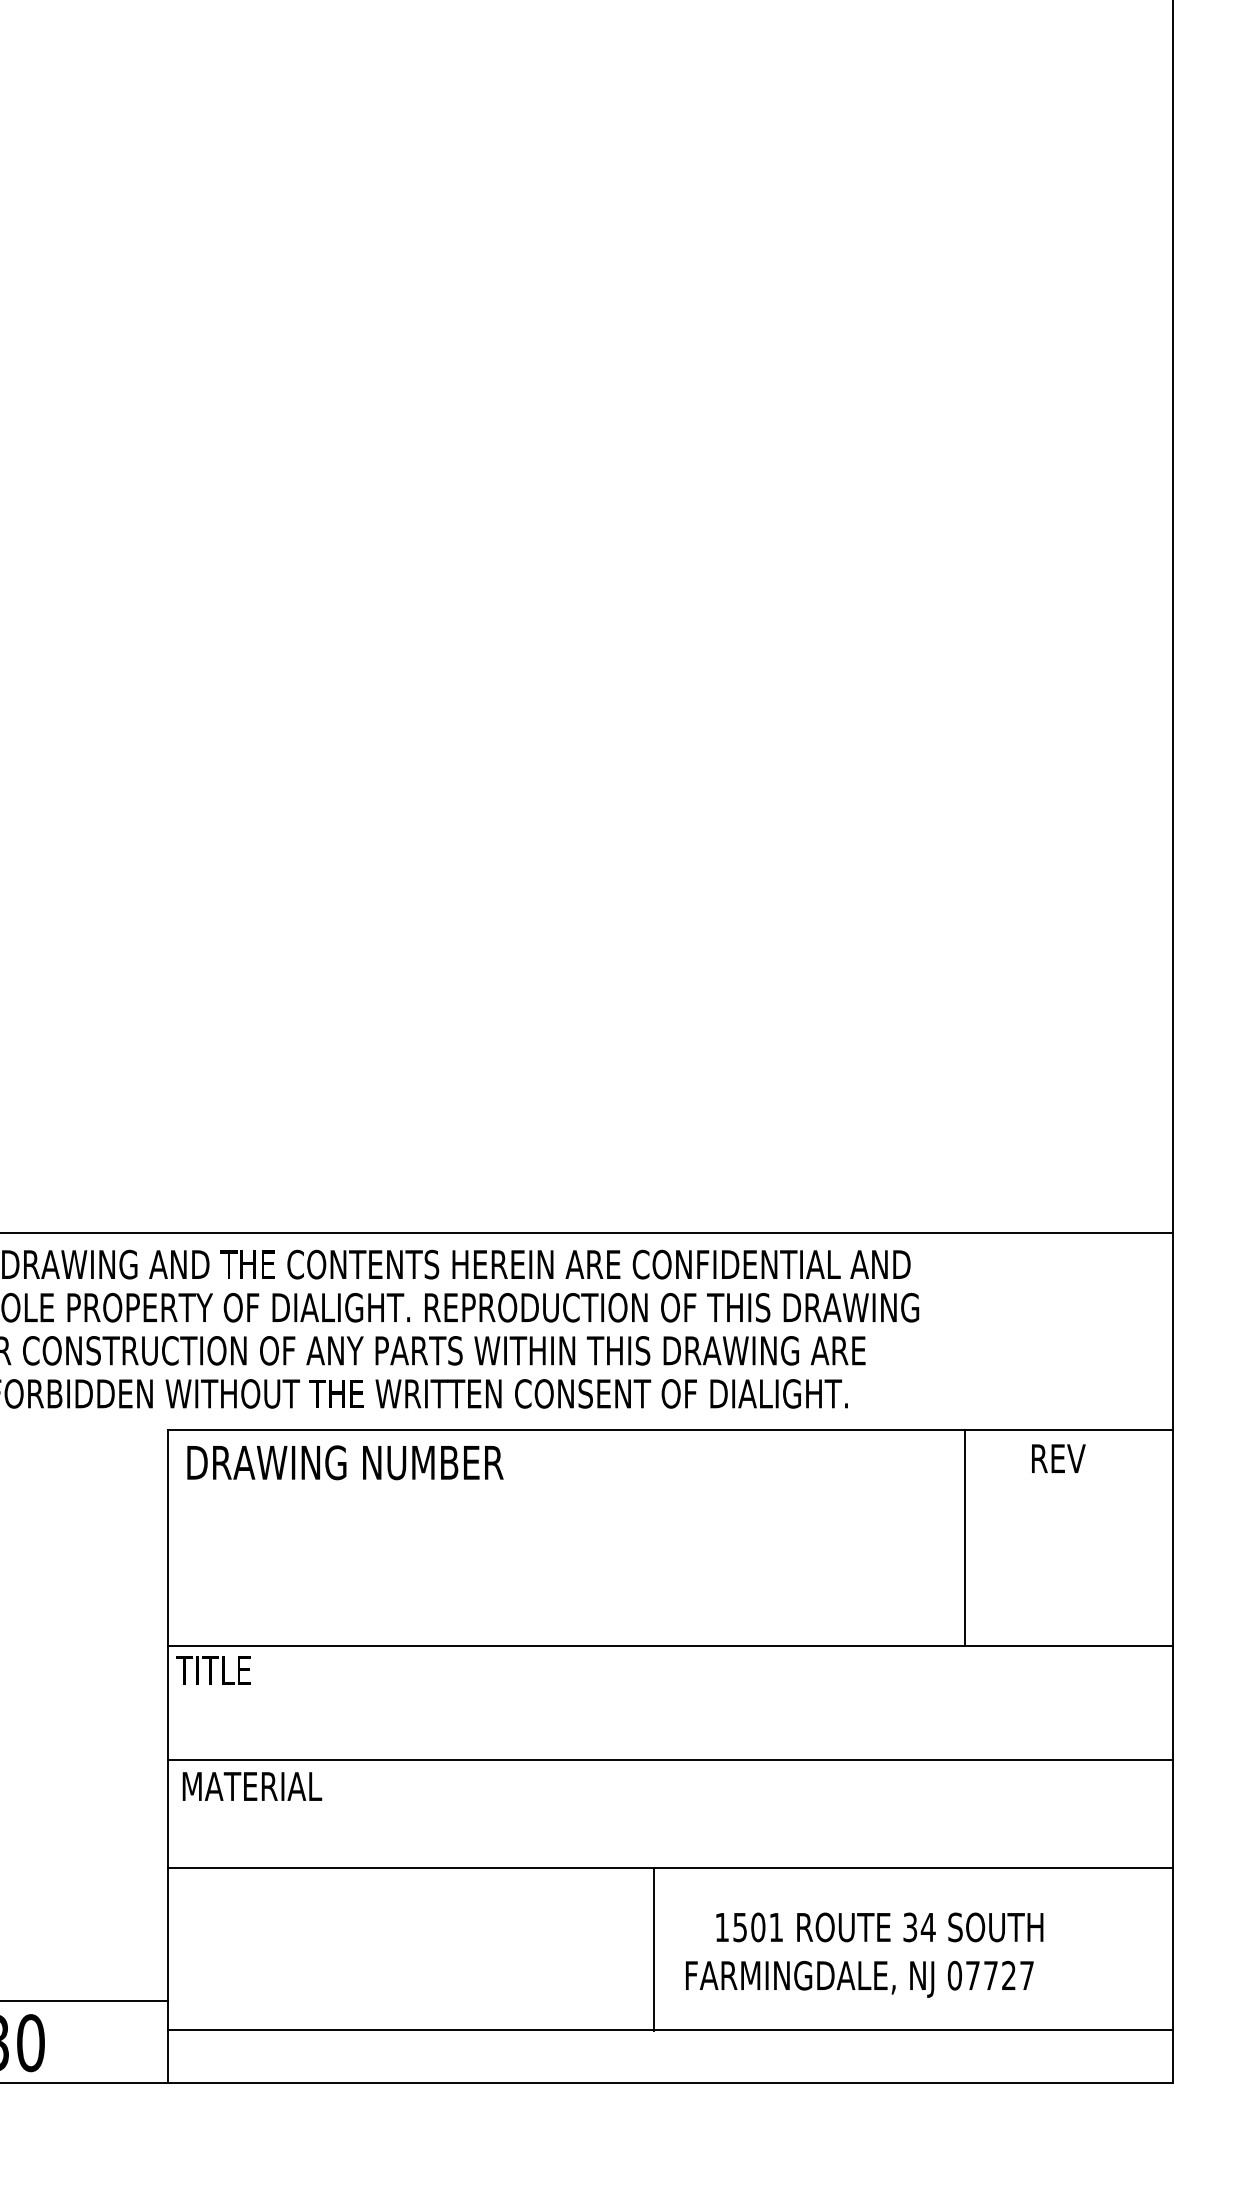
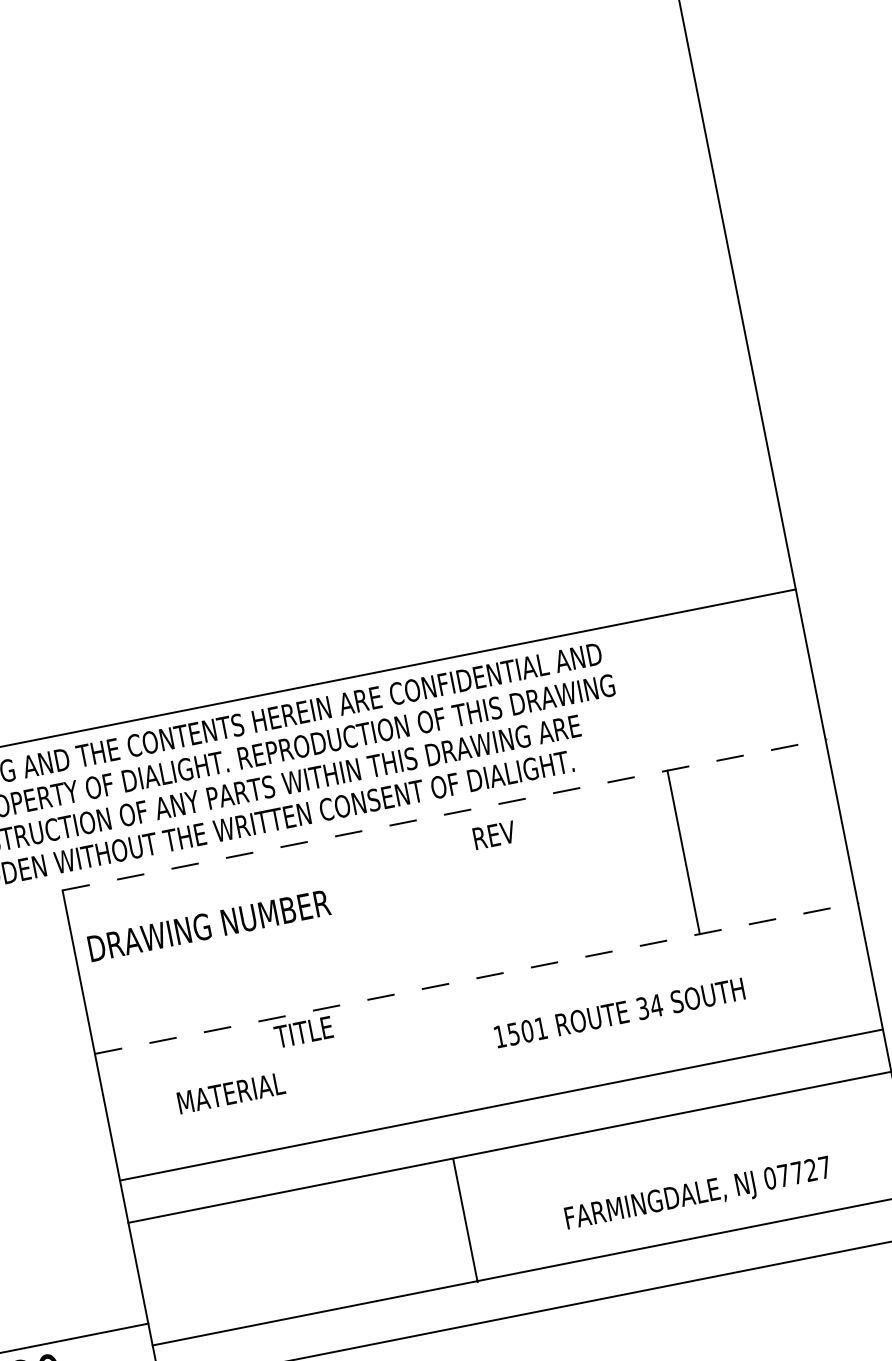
line: (671, 1430) -> (444, 815), solid -> dashed
text: (1058, 1458) -> (494, 835), moved
text: (345, 1462) -> (209, 925), moved
line: (671, 1645) -> (476, 978), solid -> dashed
text: (213, 1670) -> (303, 1032), moved
line: (670, 1760) -> (501, 1105), moved
text: (252, 1786) -> (231, 1093), moved
text: (879, 1927) -> (619, 1013), moved
line: (654, 1949) -> (465, 1220), moved
text: (859, 1978) -> (698, 1194), moved

